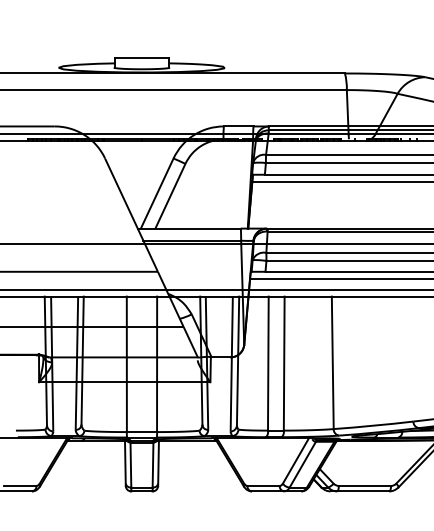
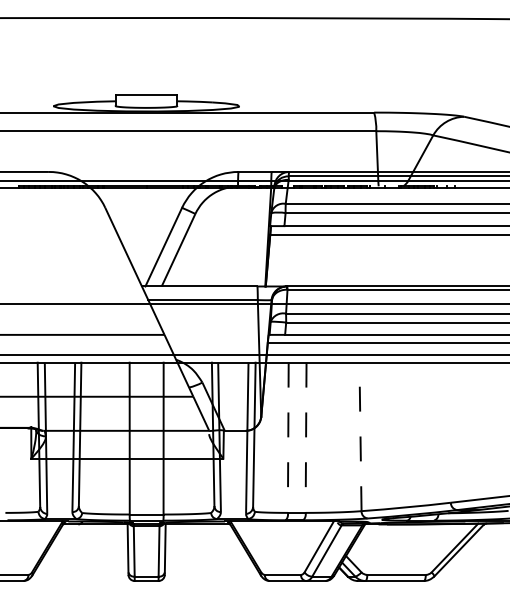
line: (332, 362) -> (360, 436), solid -> dashed
line: (268, 364) -> (288, 438), solid -> dashed
line: (284, 364) -> (306, 438), solid -> dashed

